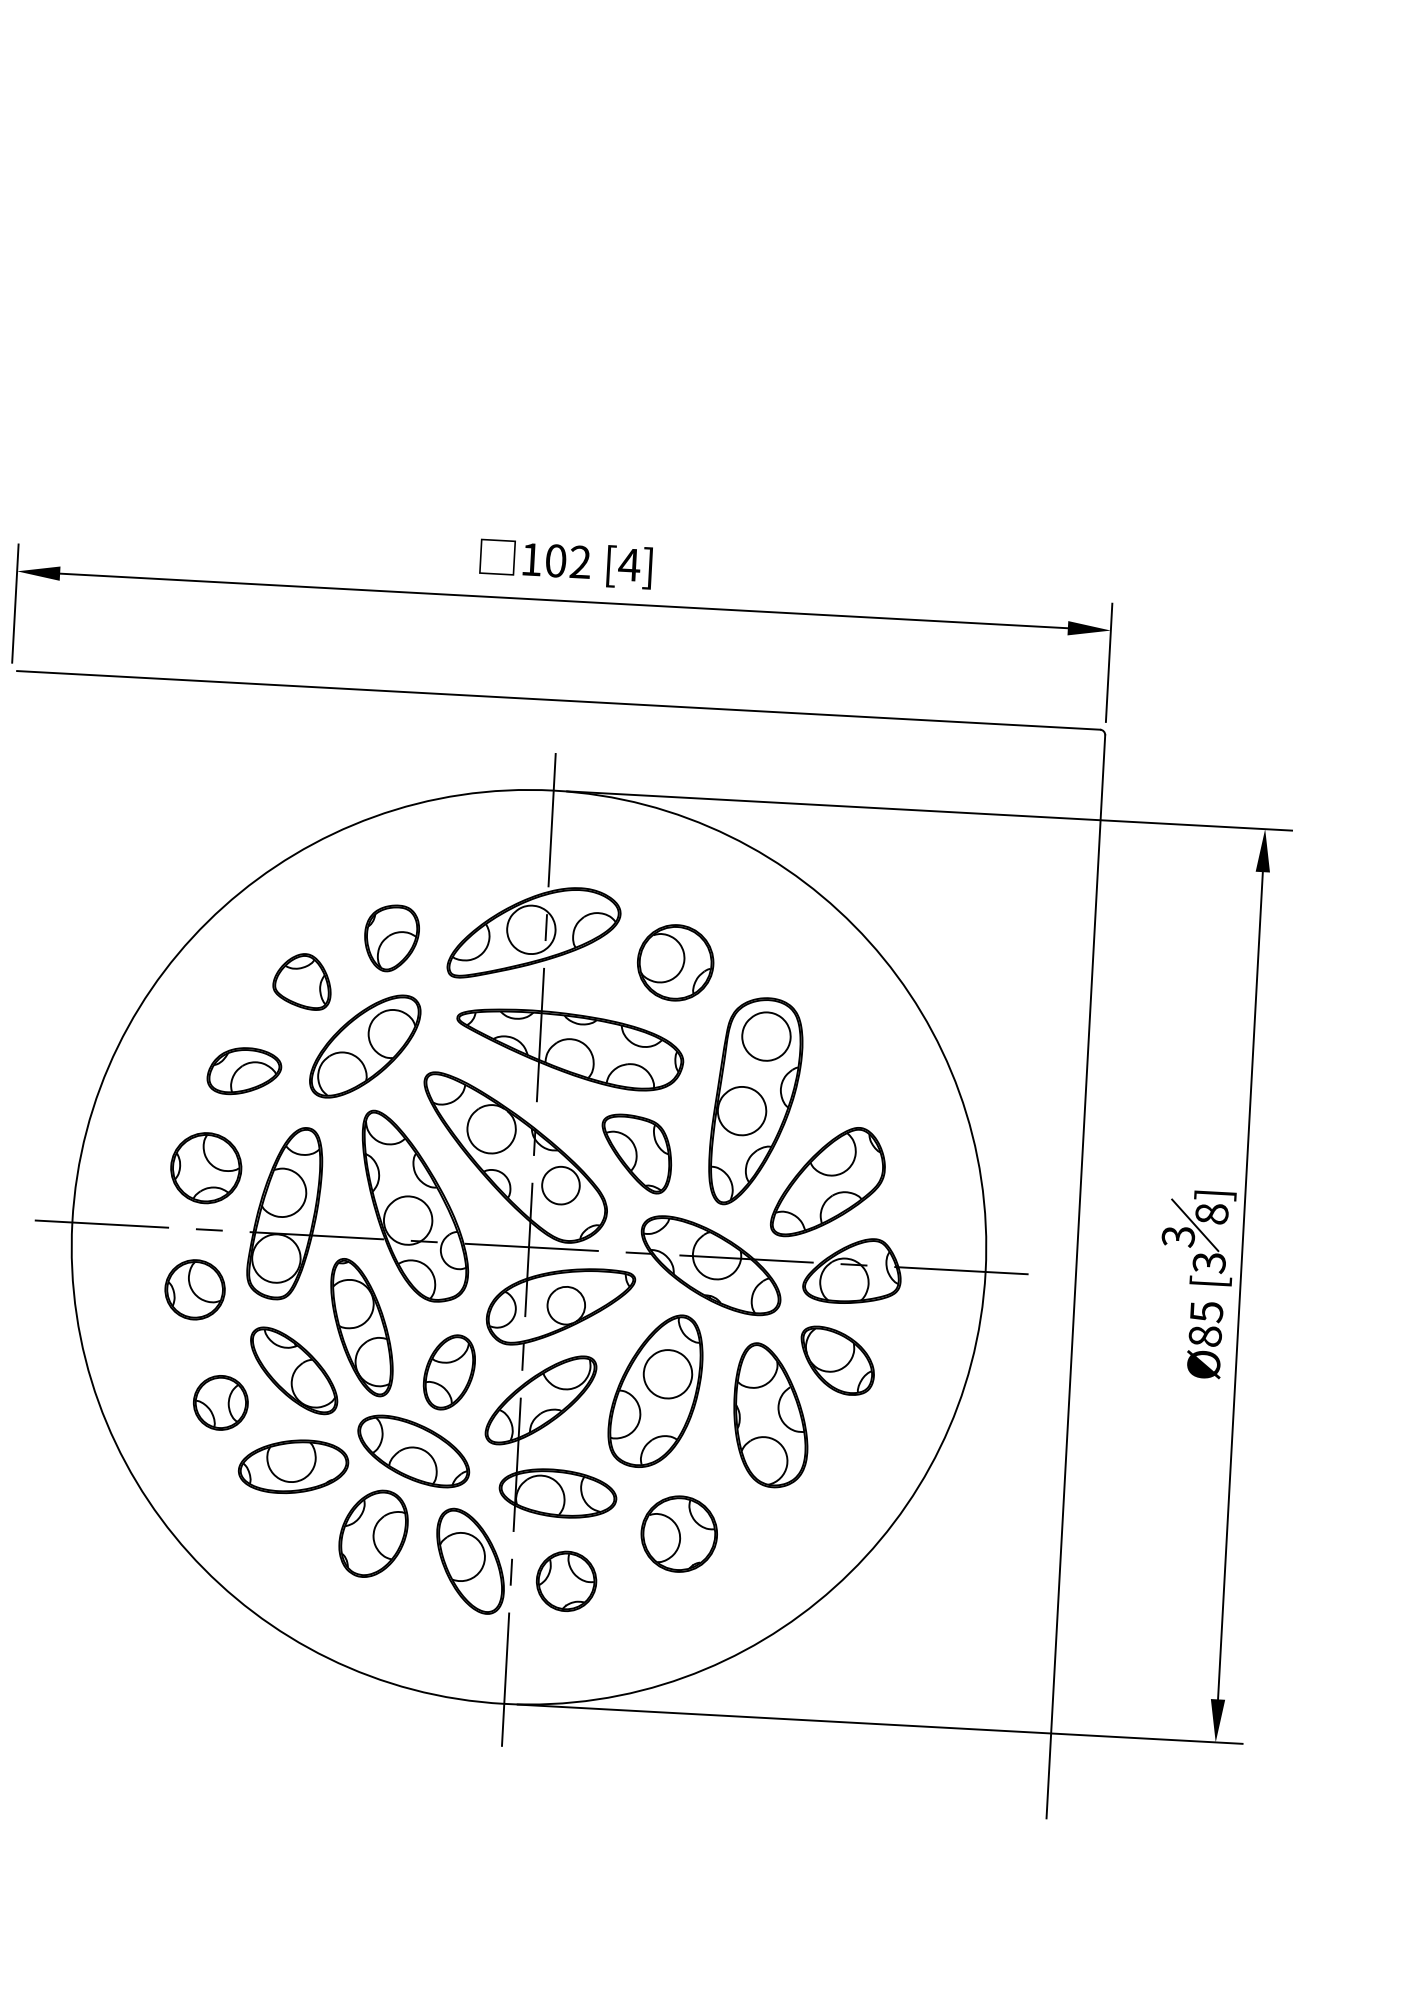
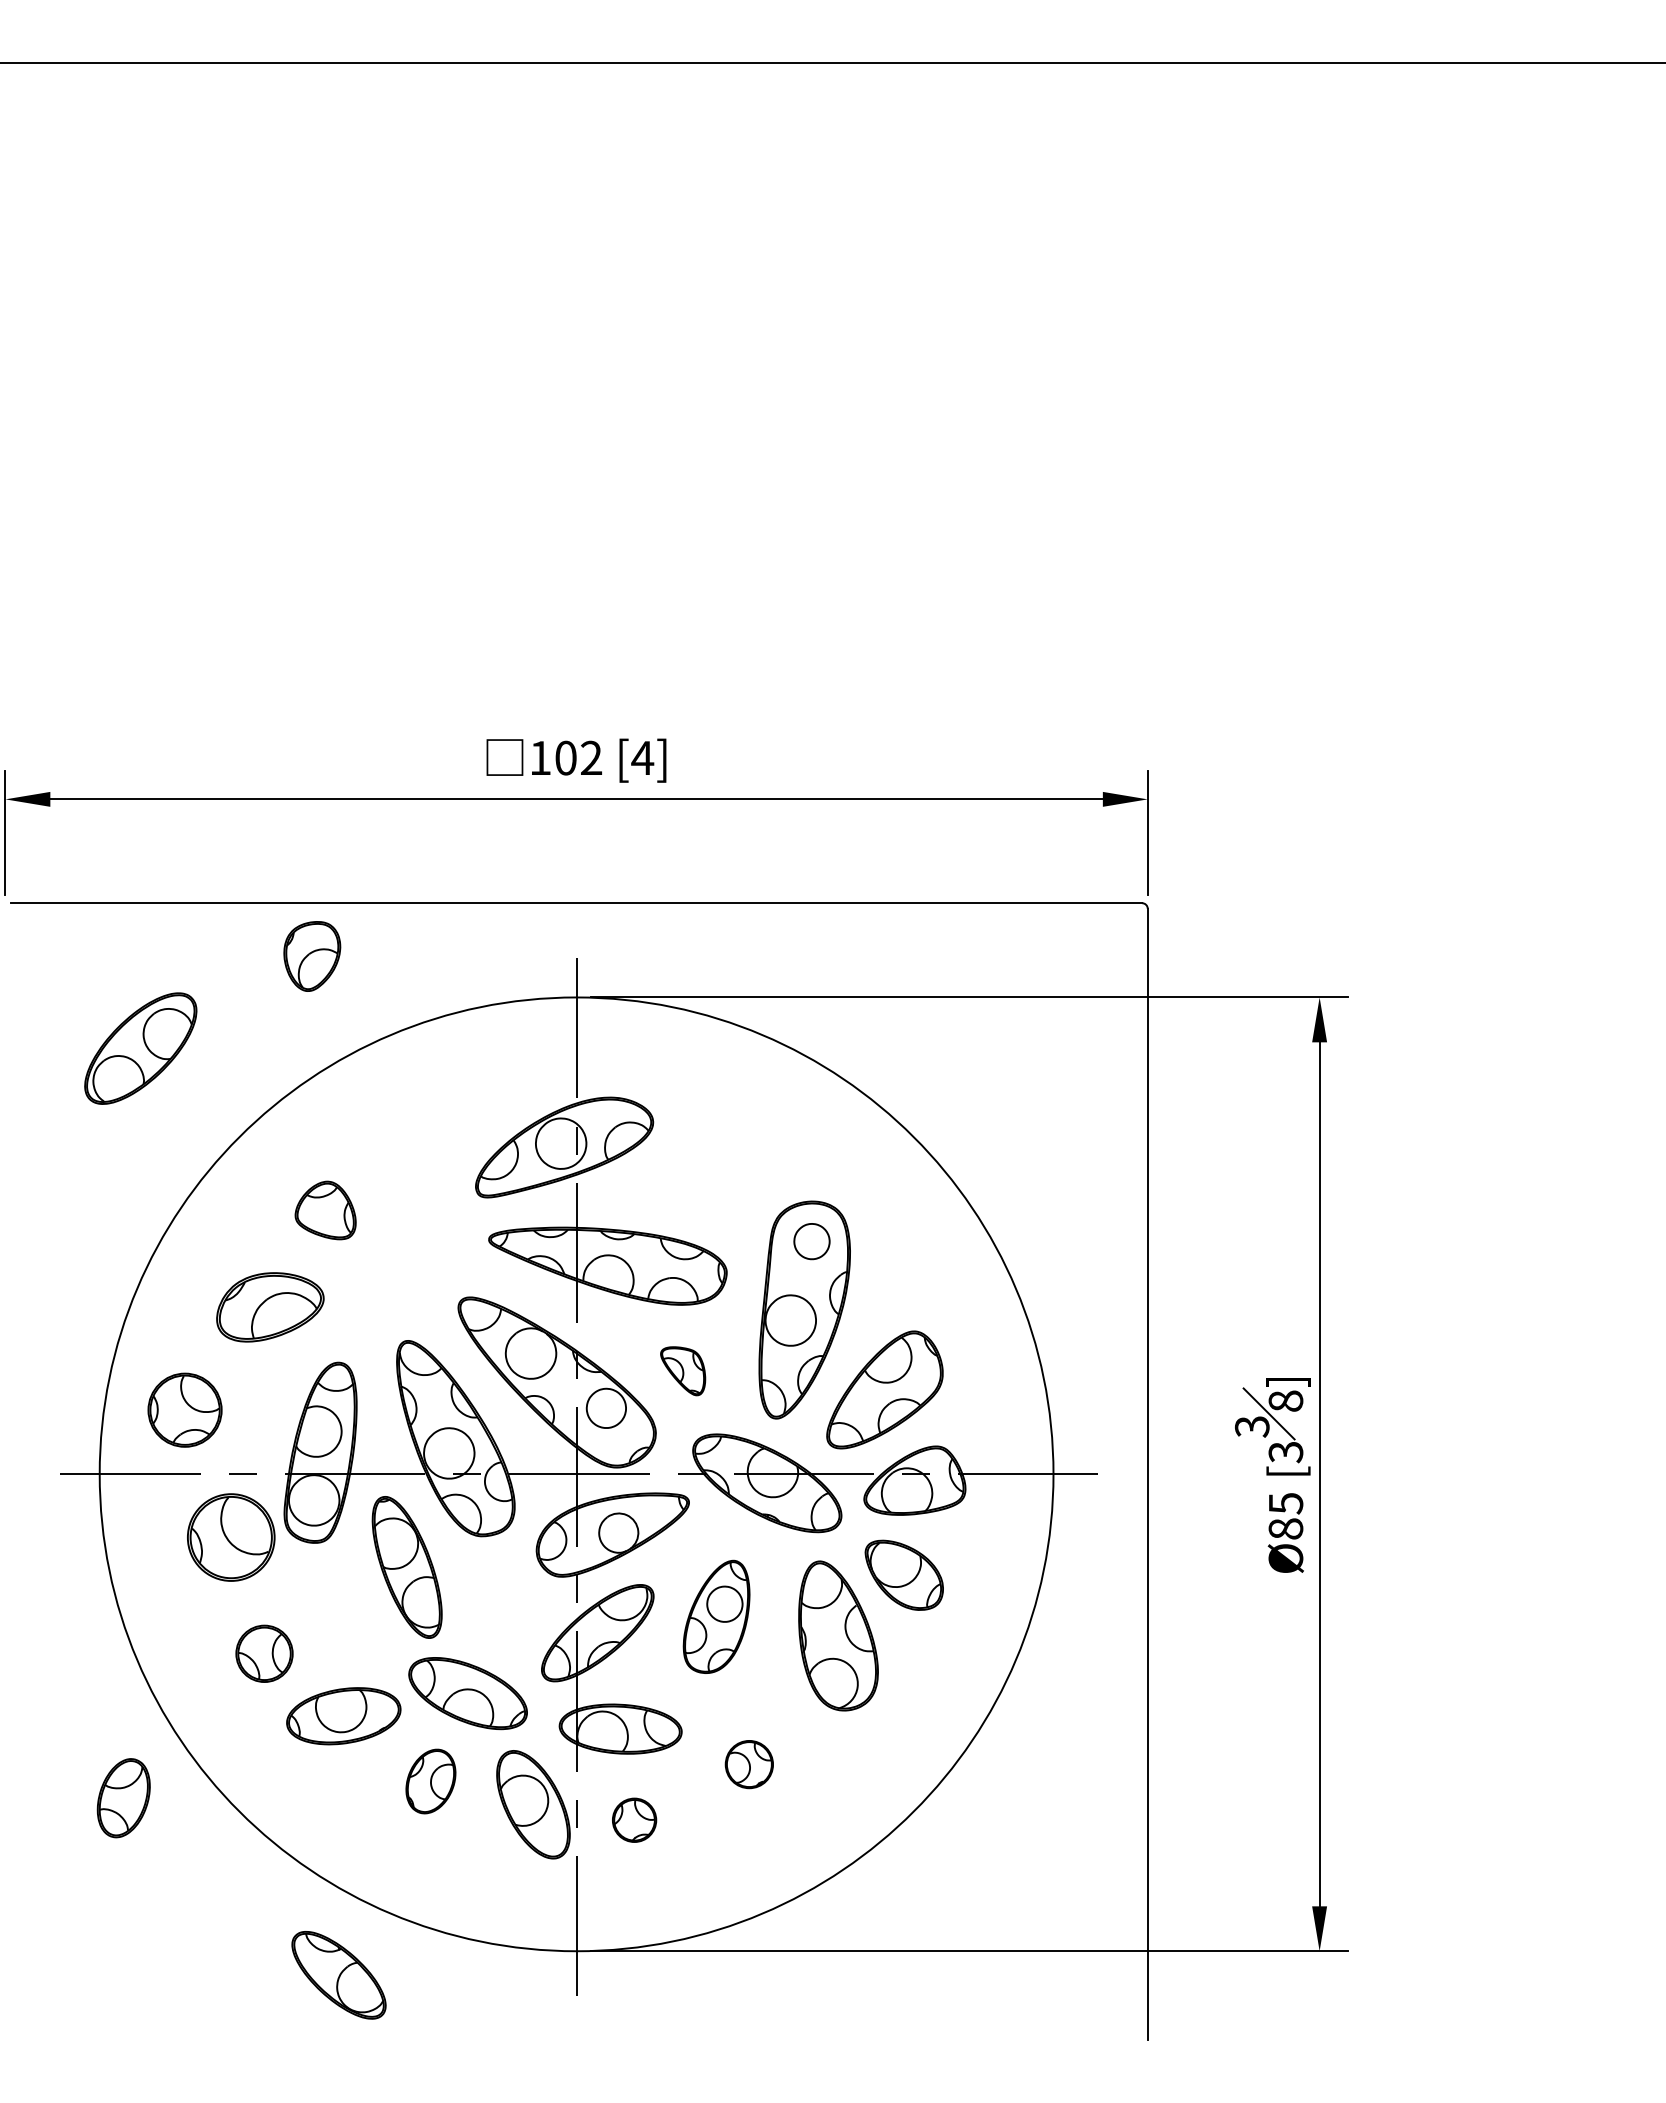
part: (391, 938) -> (312, 956), moved
part: (675, 962) -> (713, 1169), removed
part: (765, 1036) -> (811, 1241), size x0.7
part: (364, 1046) -> (140, 1048), moved
part: (244, 1071) -> (270, 1307), size x1.4
part: (635, 1154) -> (682, 1371), size x0.6
part: (205, 1167) -> (184, 1409), moved
part: (195, 1289) -> (231, 1537), size x1.4
part: (293, 1371) -> (338, 1975), moved
part: (449, 1372) -> (123, 1798), moved
part: (655, 1390) -> (716, 1616), size x0.7
part: (373, 1533) -> (430, 1781), size x0.7
part: (679, 1534) -> (749, 1764), size x0.6
part: (566, 1581) -> (634, 1820), size x0.7

